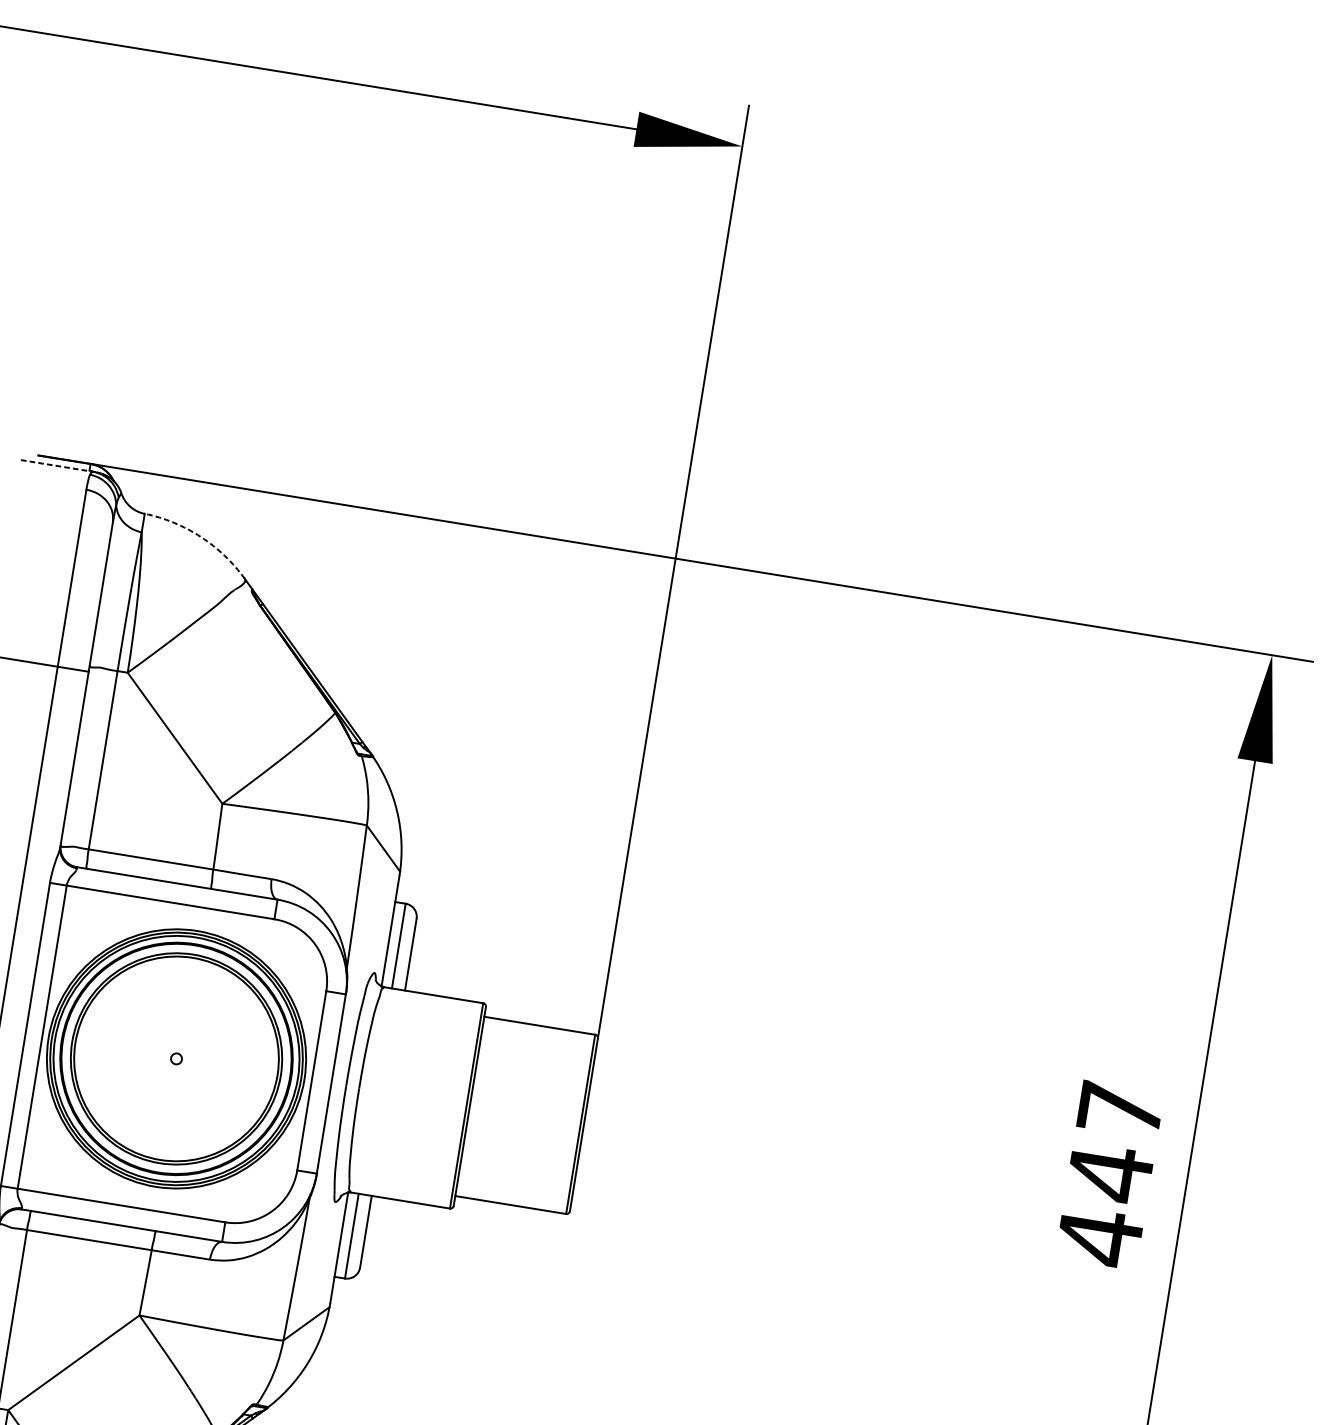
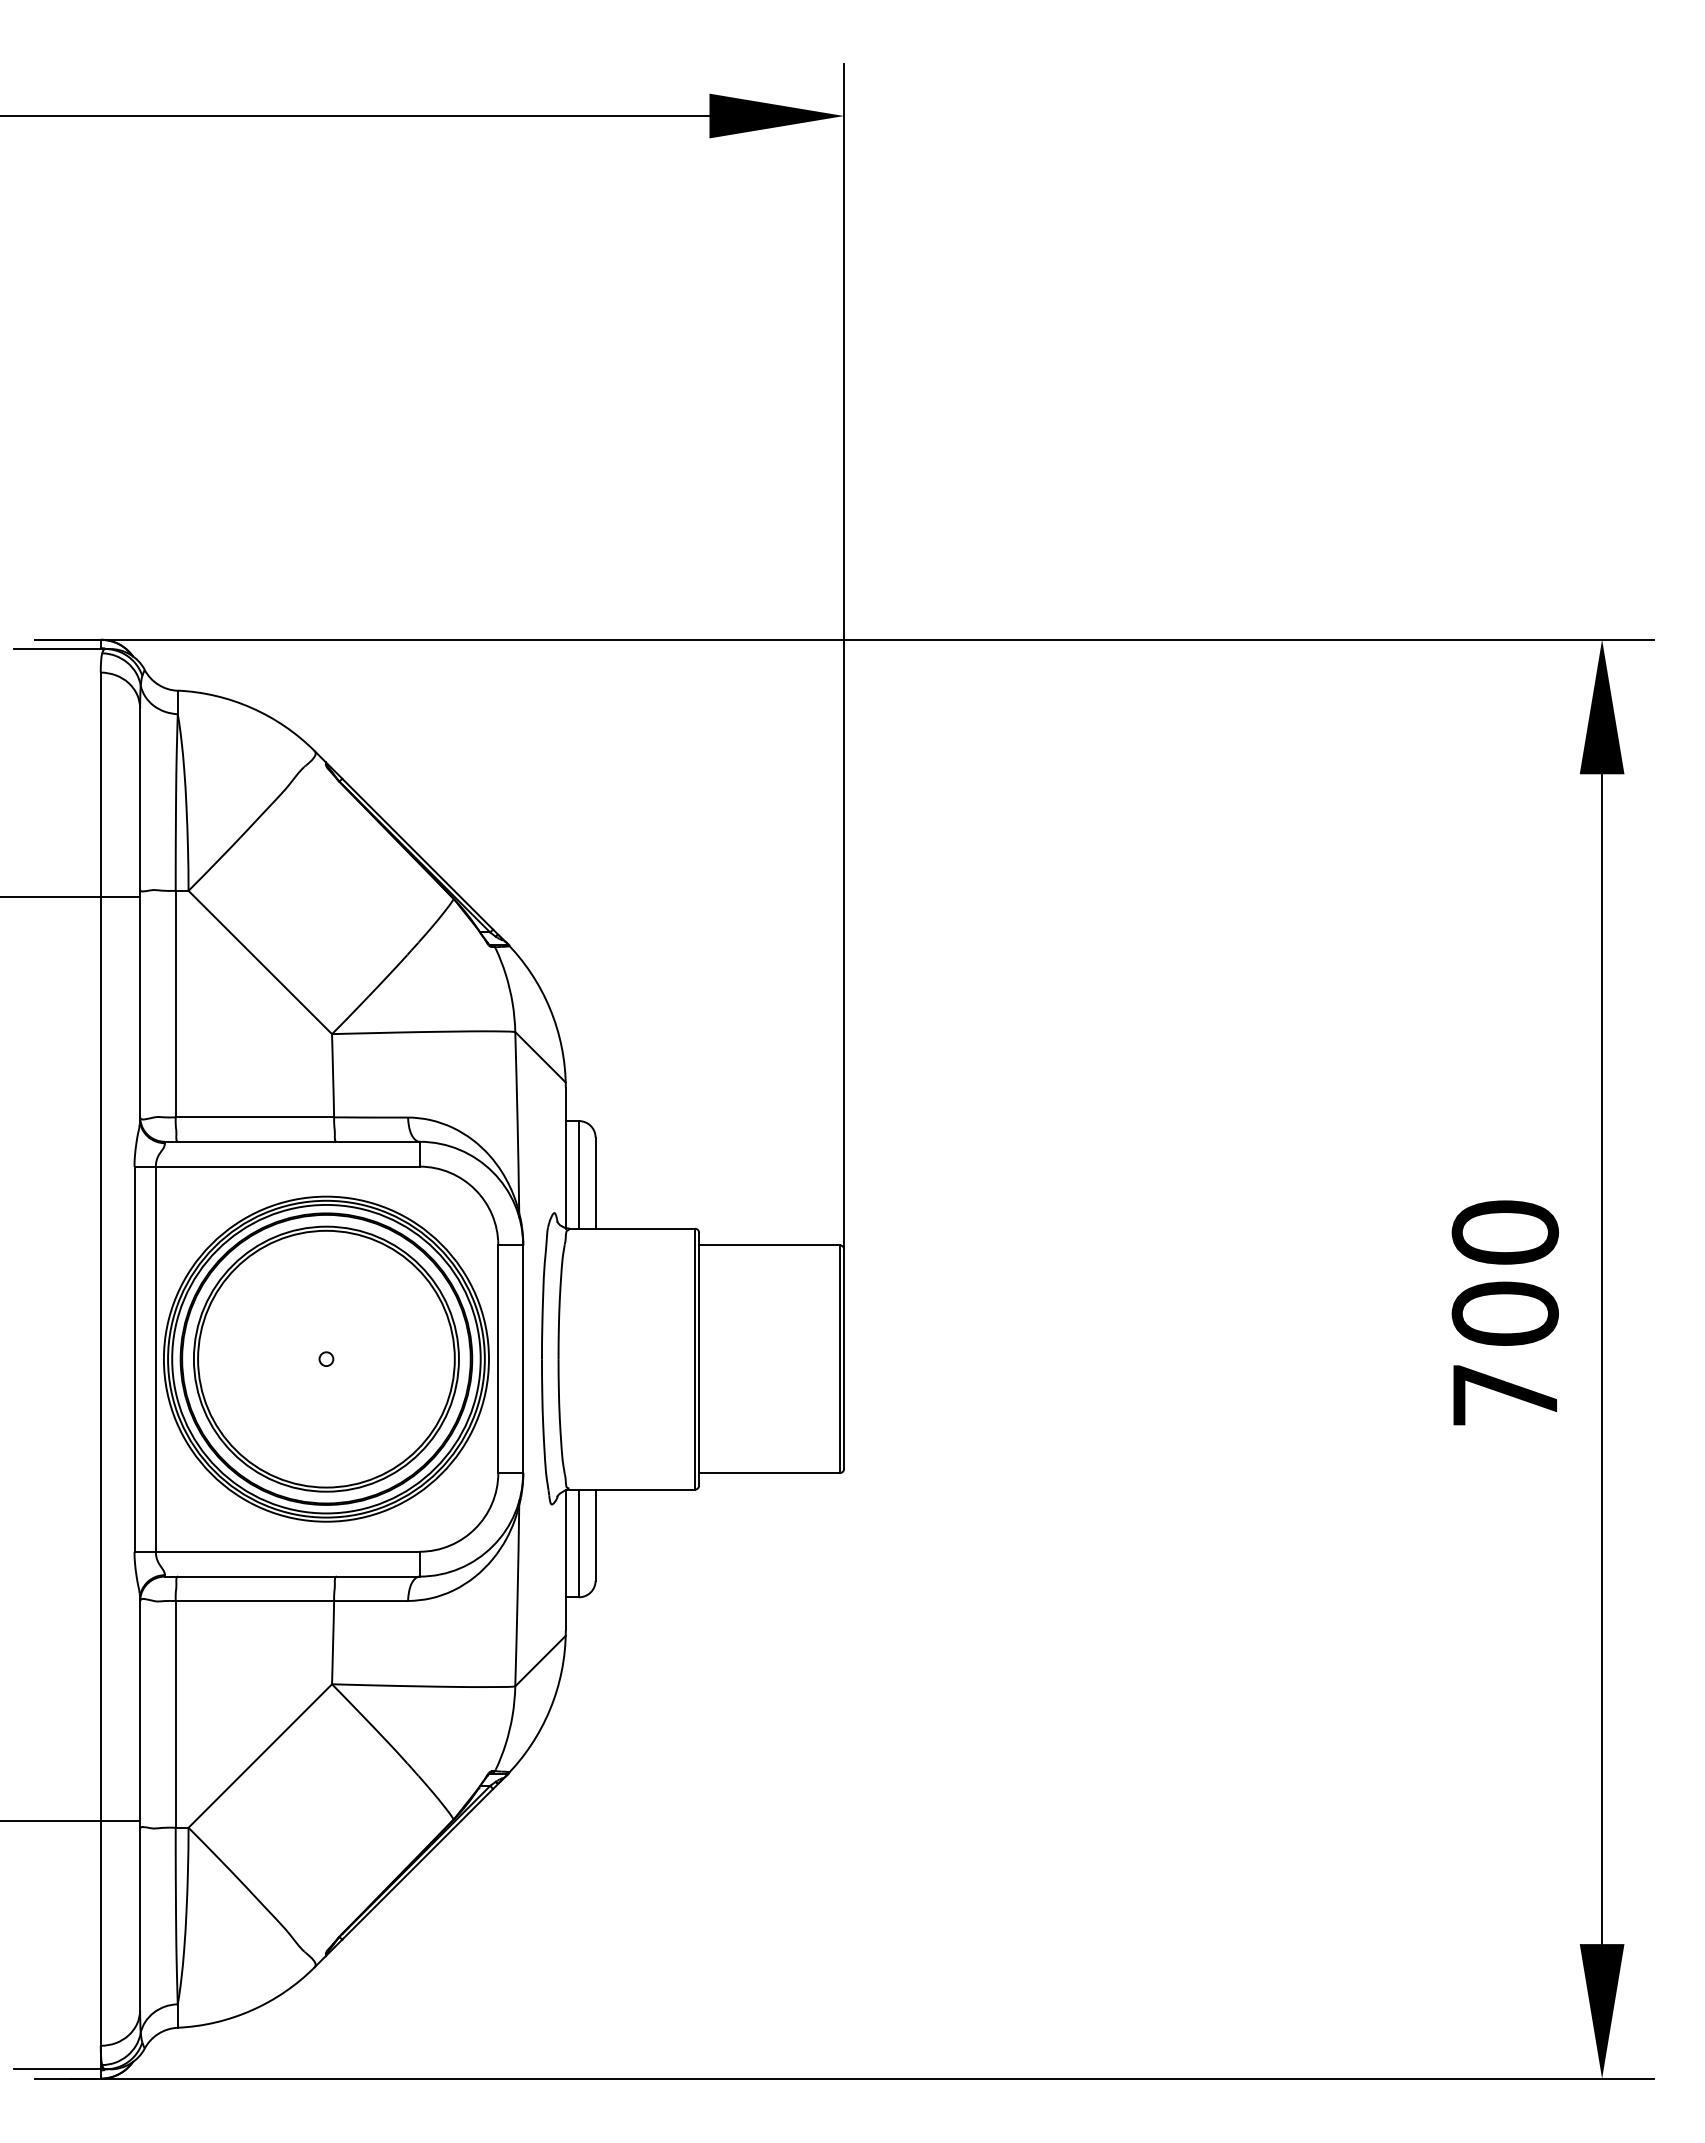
line: (59, 466) -> (62, 649), dashed -> solid
arc: (200, 537) -> (251, 708), dashed -> solid
text: (1109, 1173) -> (1504, 1314), 447 -> 700

